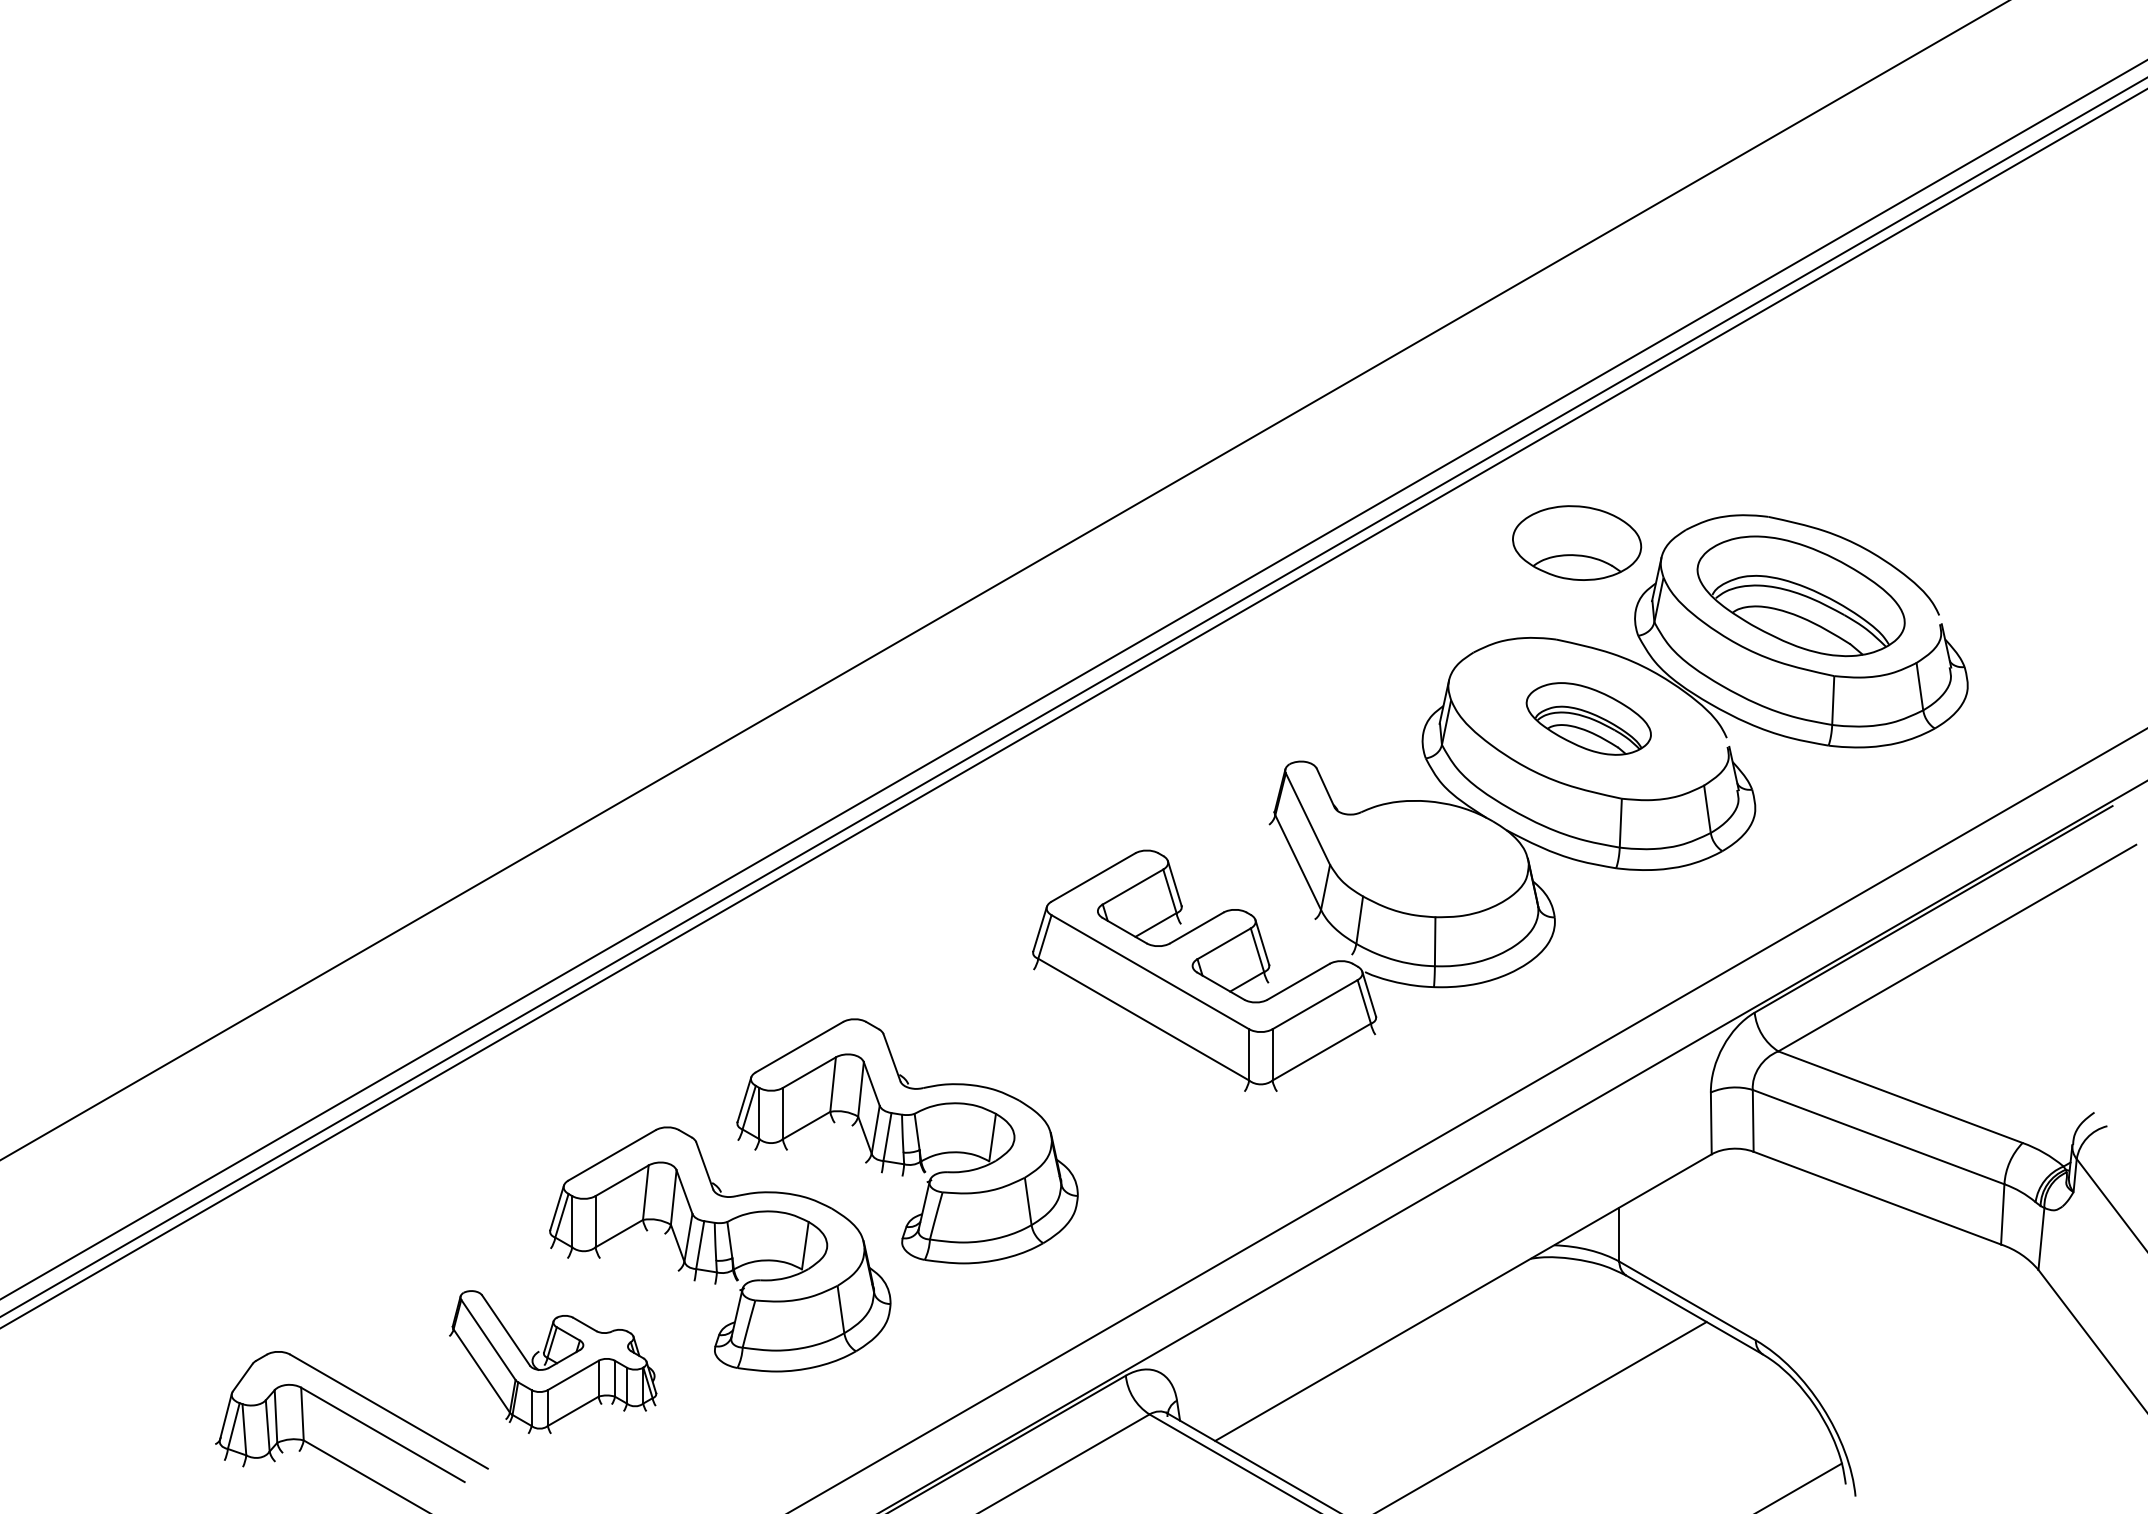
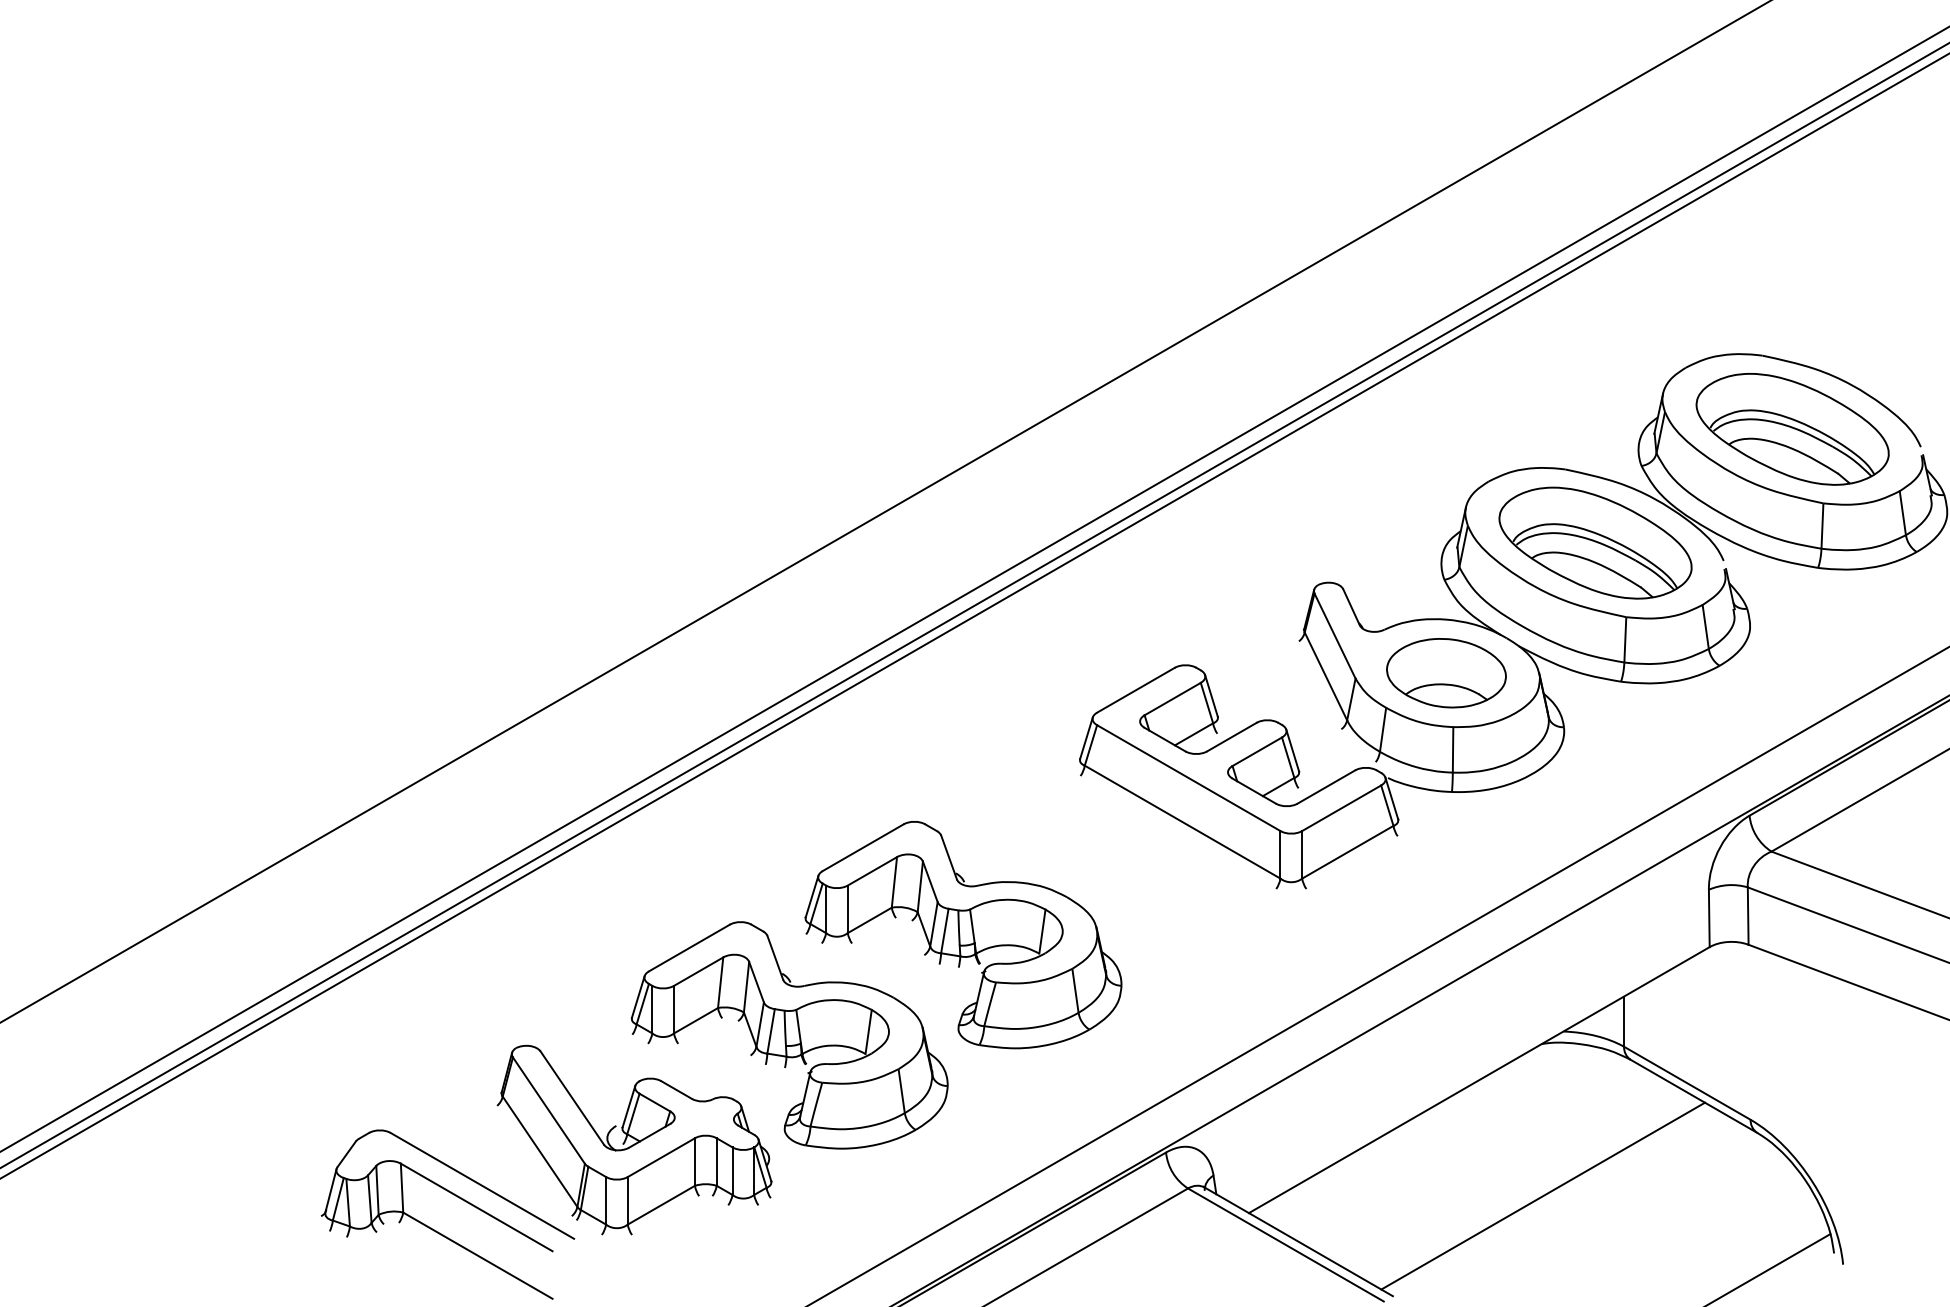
part: (1577, 542) -> (1446, 672), moved
part: (1588, 718) -> (1595, 542), size x1.67
part: (552, 1361) -> (634, 1139), size x1.43

